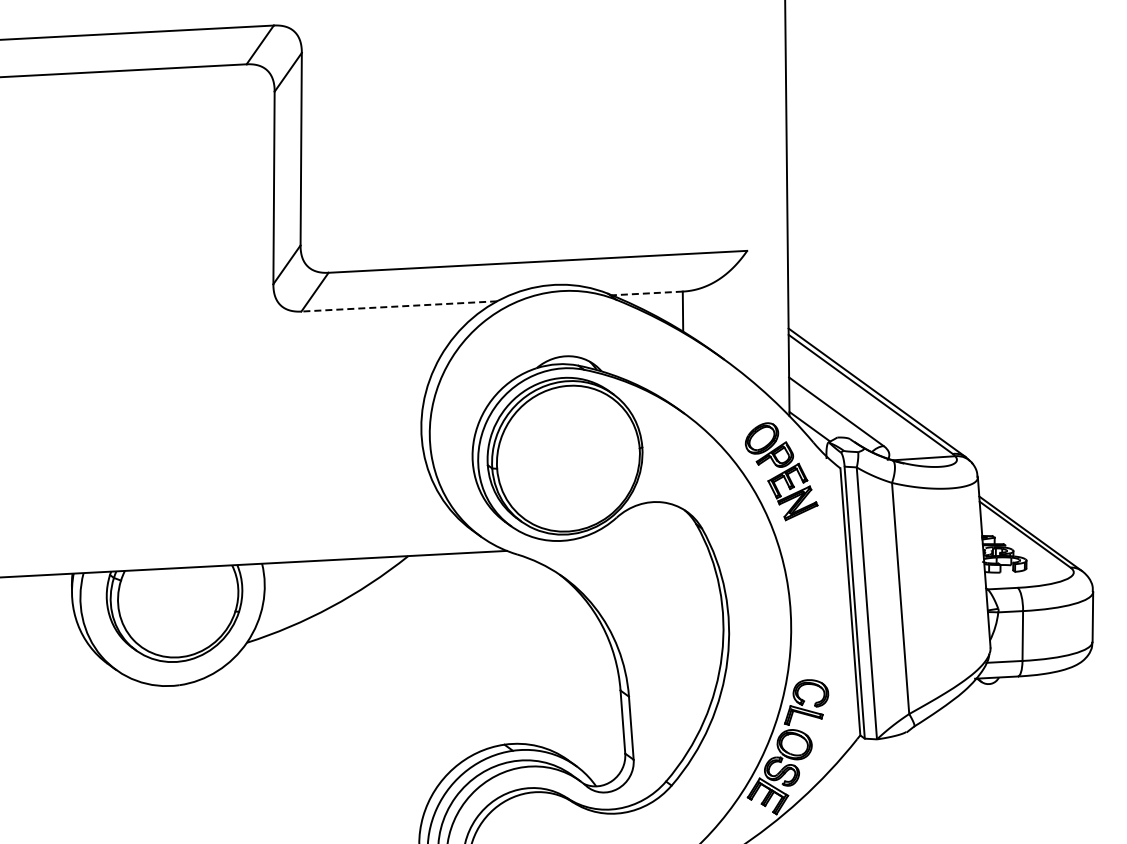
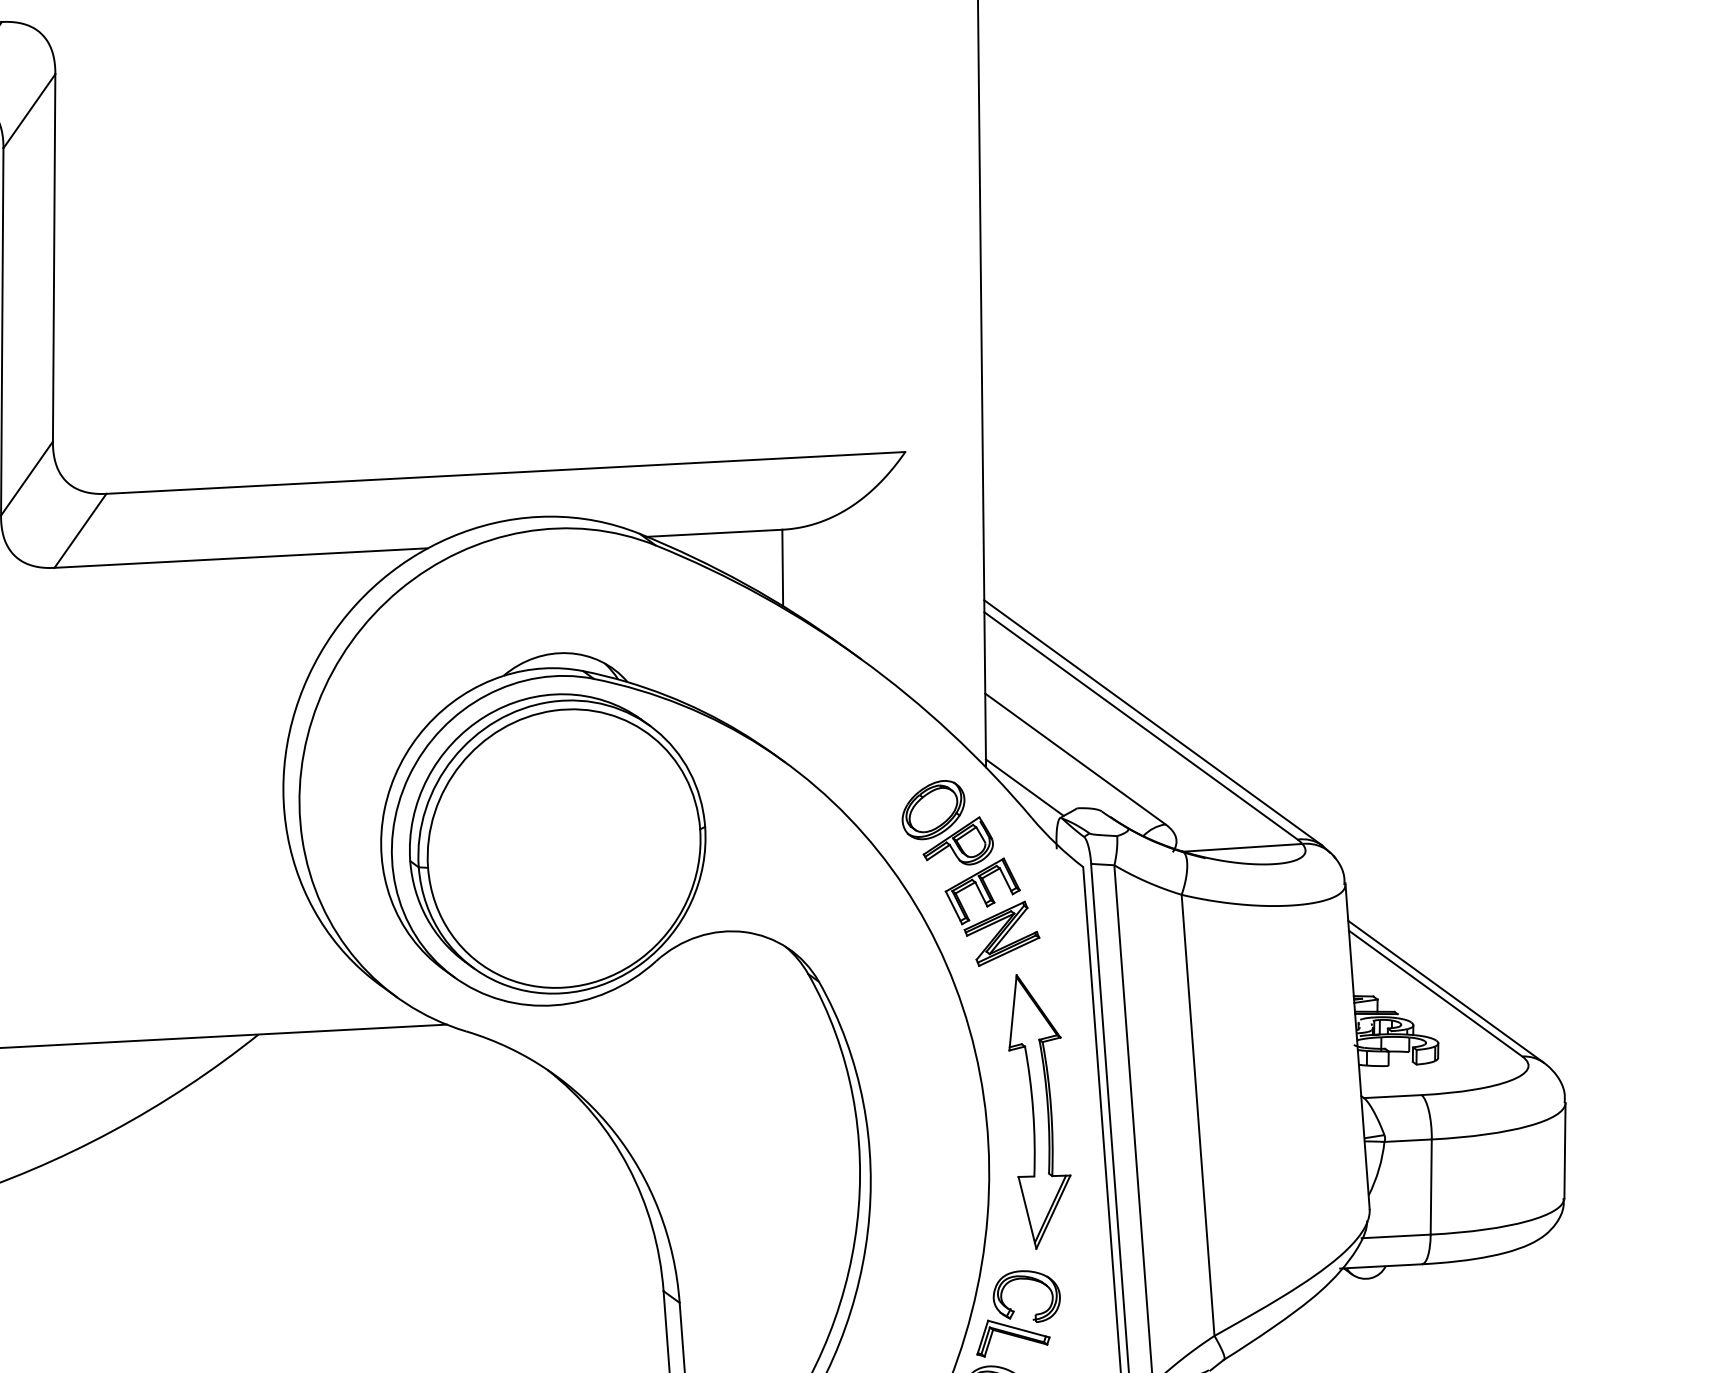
line: (646, 293) -> (713, 533), dashed -> solid
line: (399, 306) -> (241, 558), dashed -> solid
part: (817, 596) -> (1039, 1111), added

